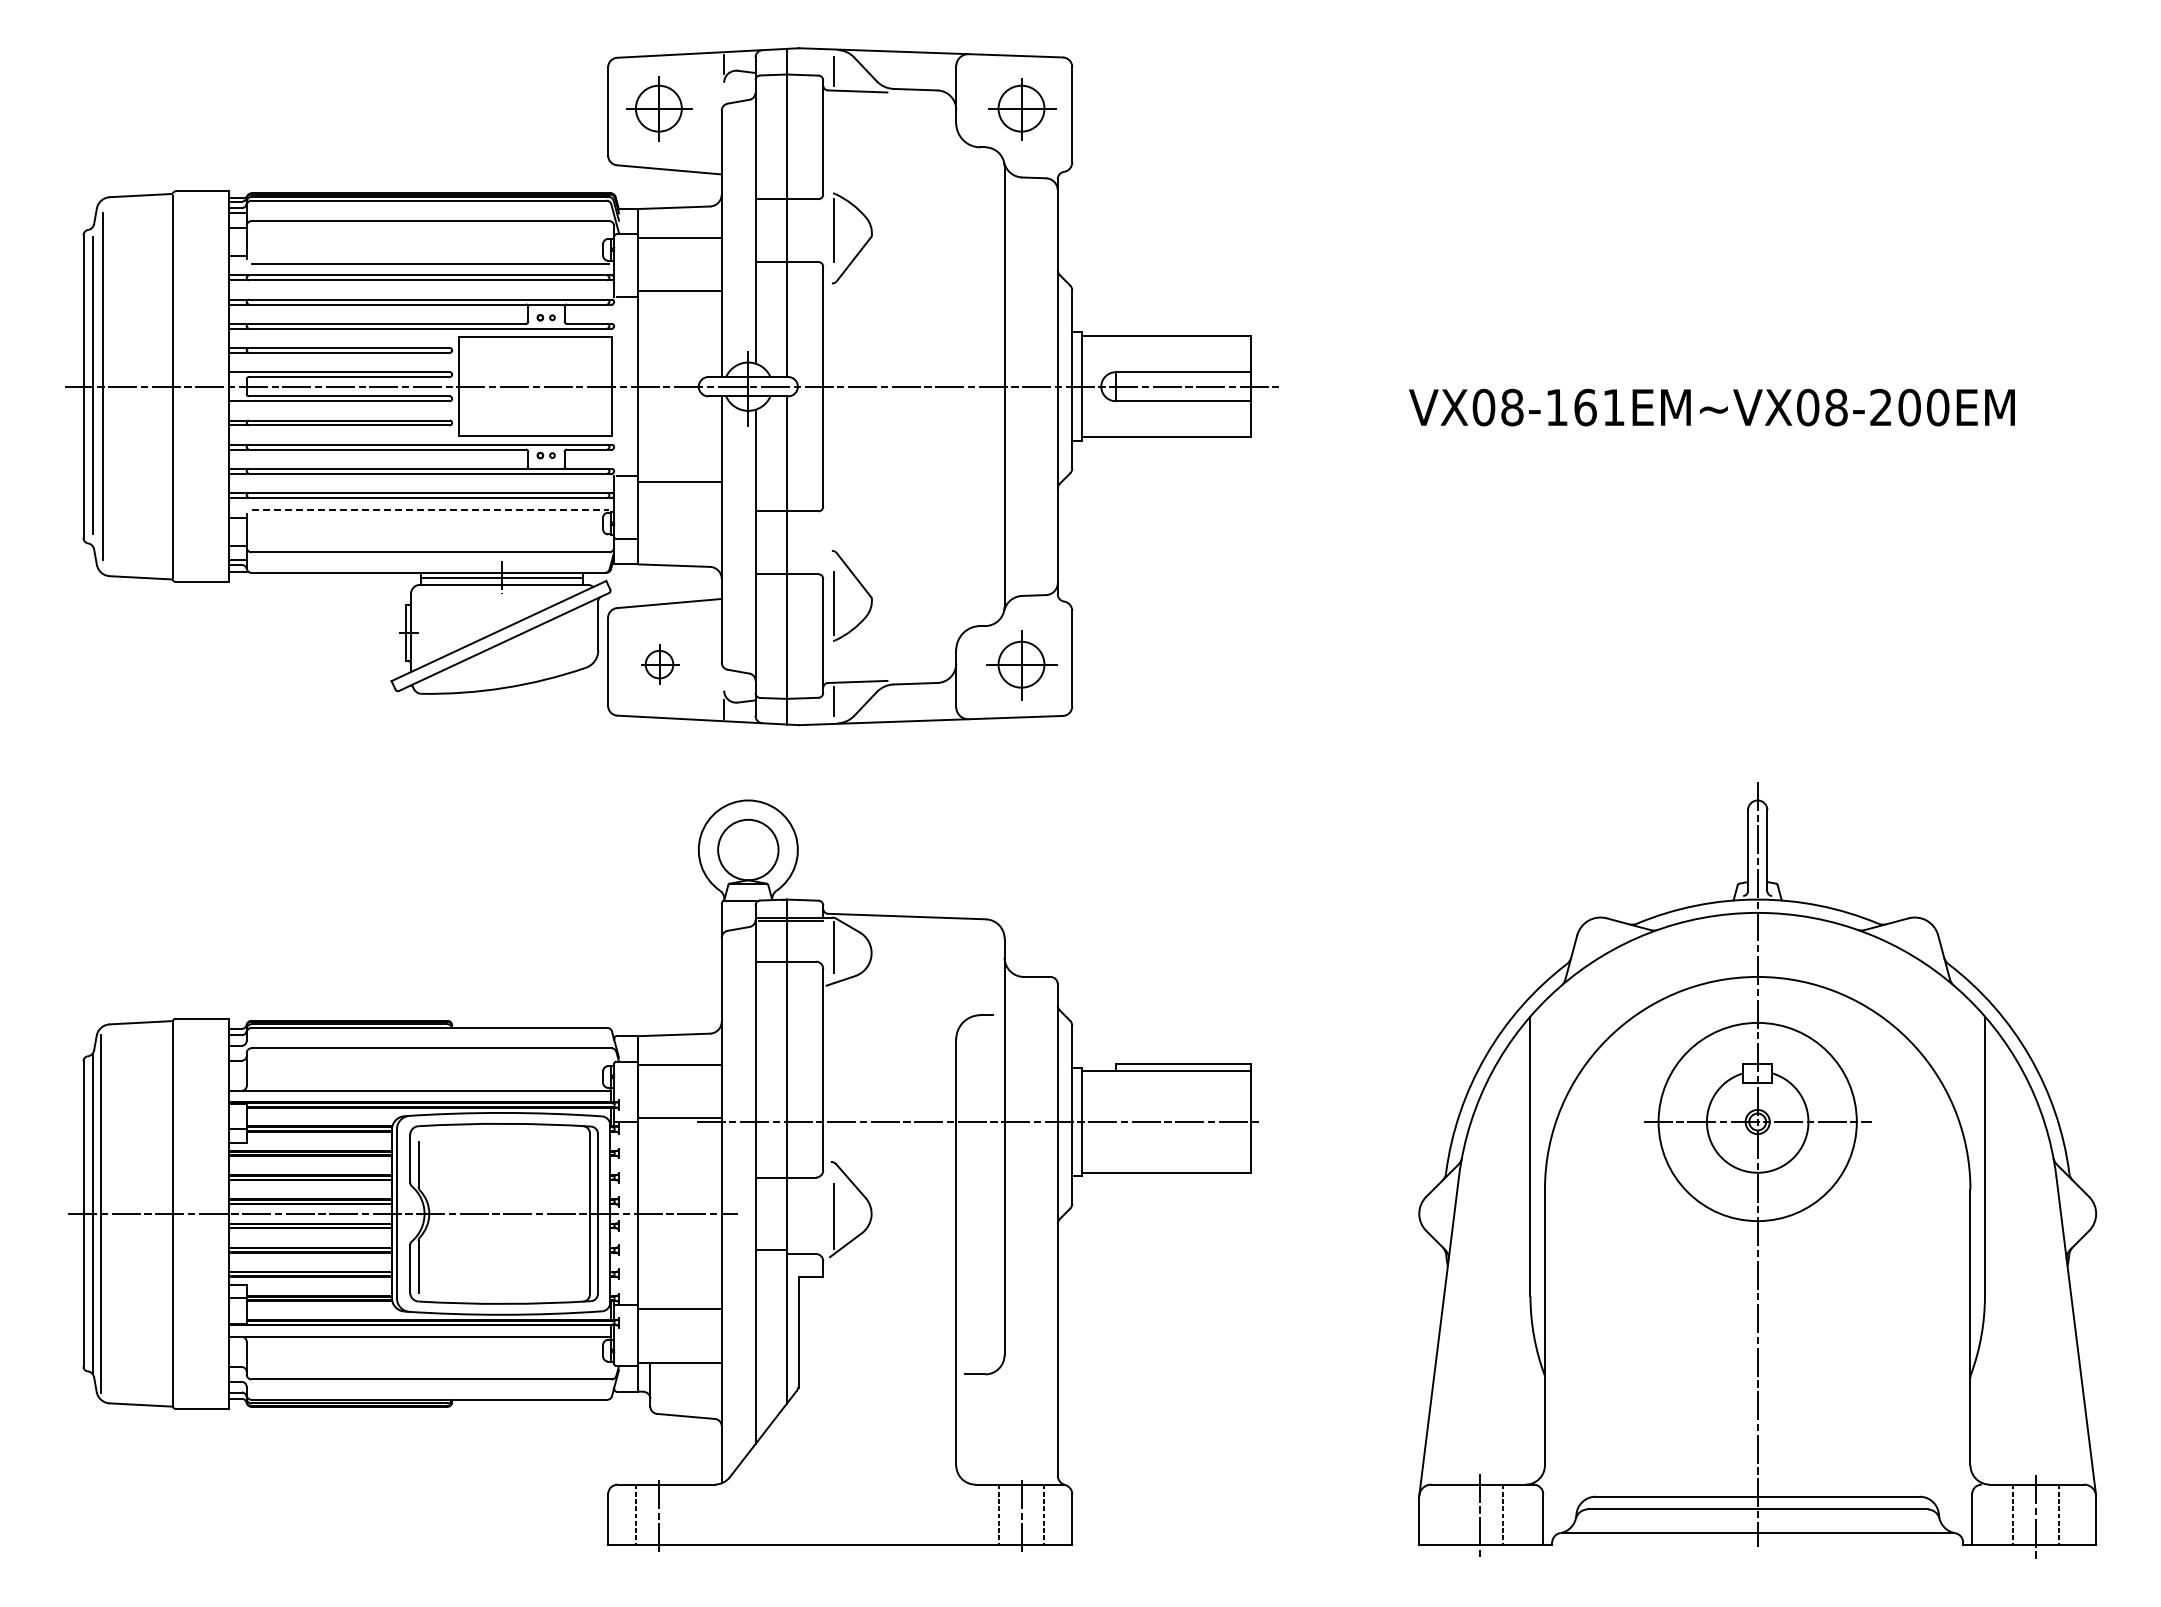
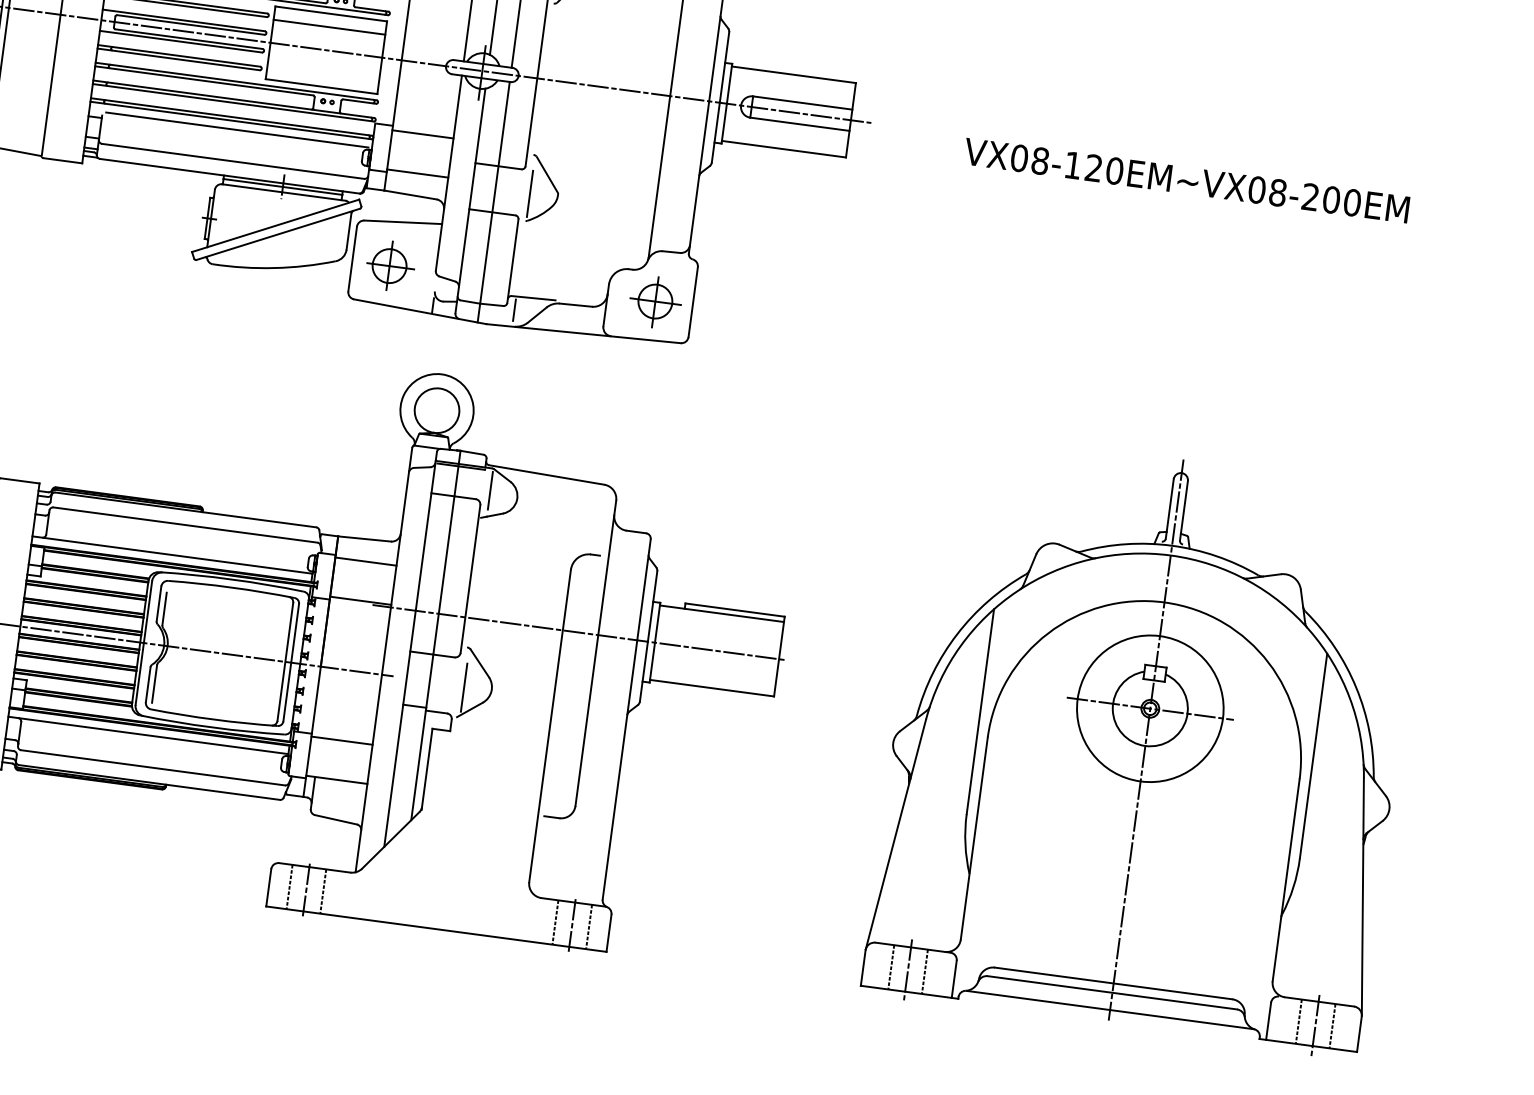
line: (535, 355) -> (329, 27), added
text: (1599, 407) -> (1104, 169), VX08-161EM~VX08-200EM -> VX08-120EM~VX08-200EM
line: (430, 509) -> (237, 130), dashed -> solid
line: (679, 535) -> (417, 173), added
part: (860, 585) -> (551, 183), moved
part: (660, 664) -> (390, 266), size x1.67
line: (681, 1514) -> (323, 891), added
line: (1456, 1514) -> (891, 967), added

